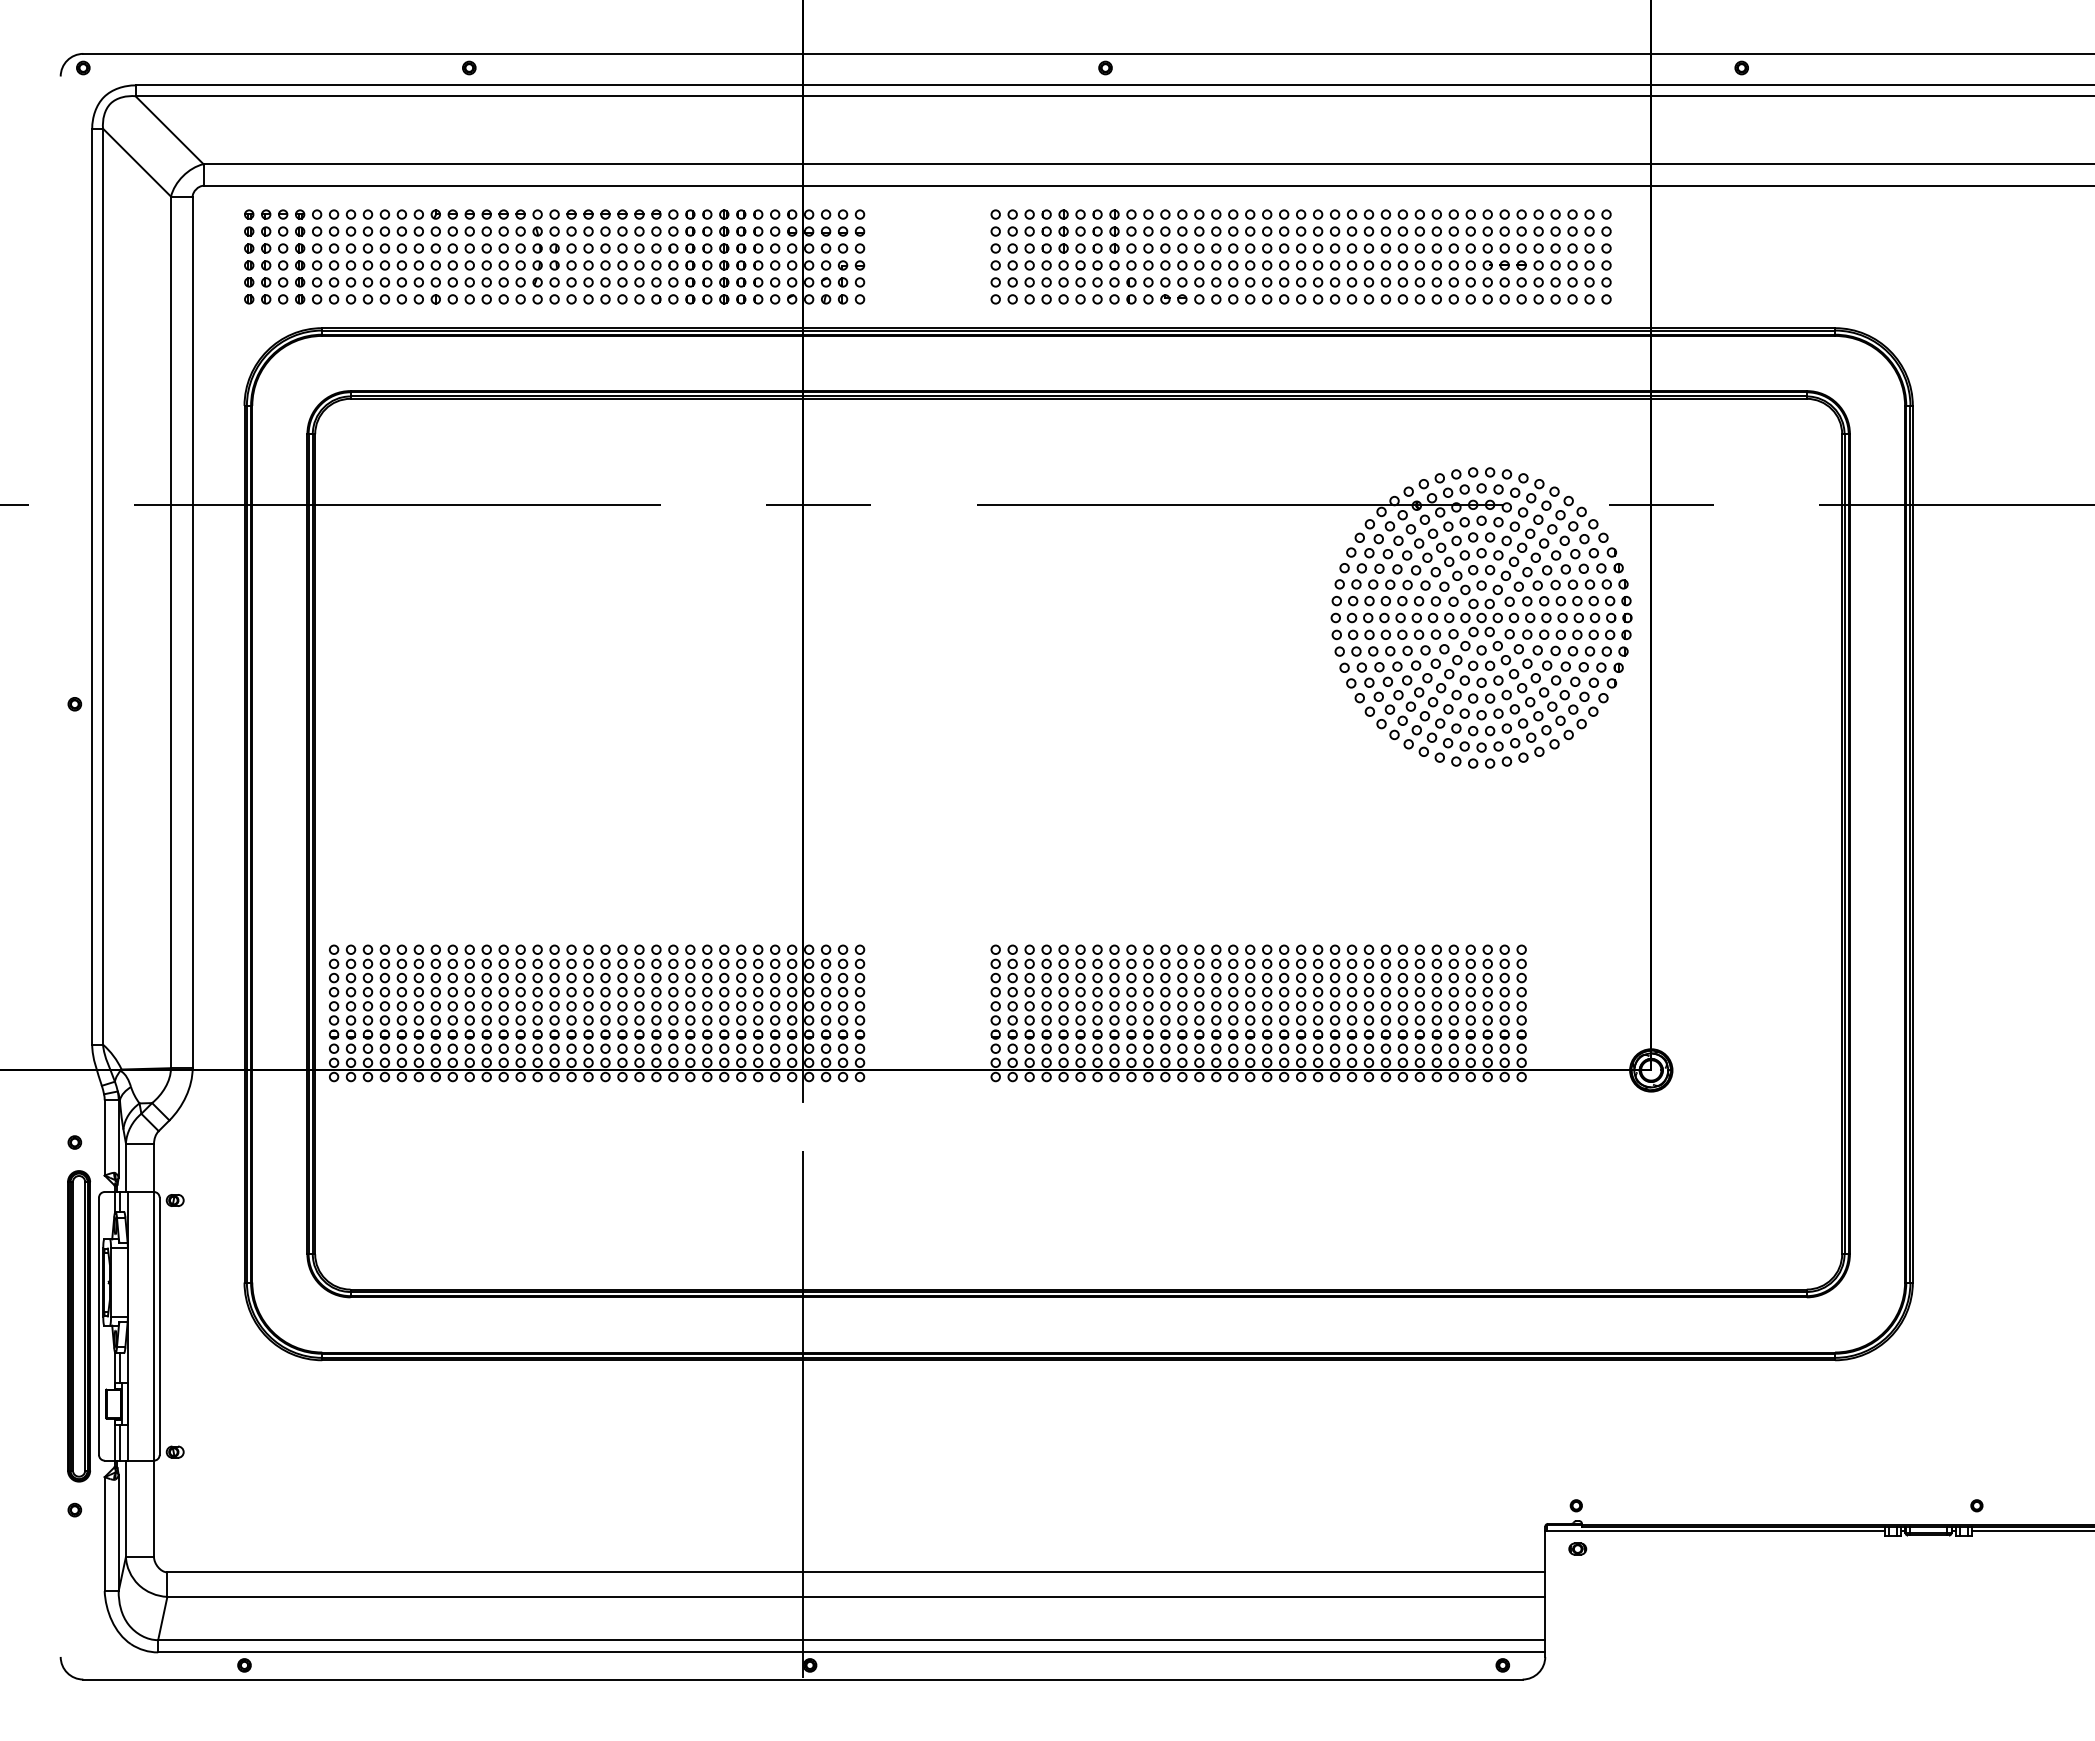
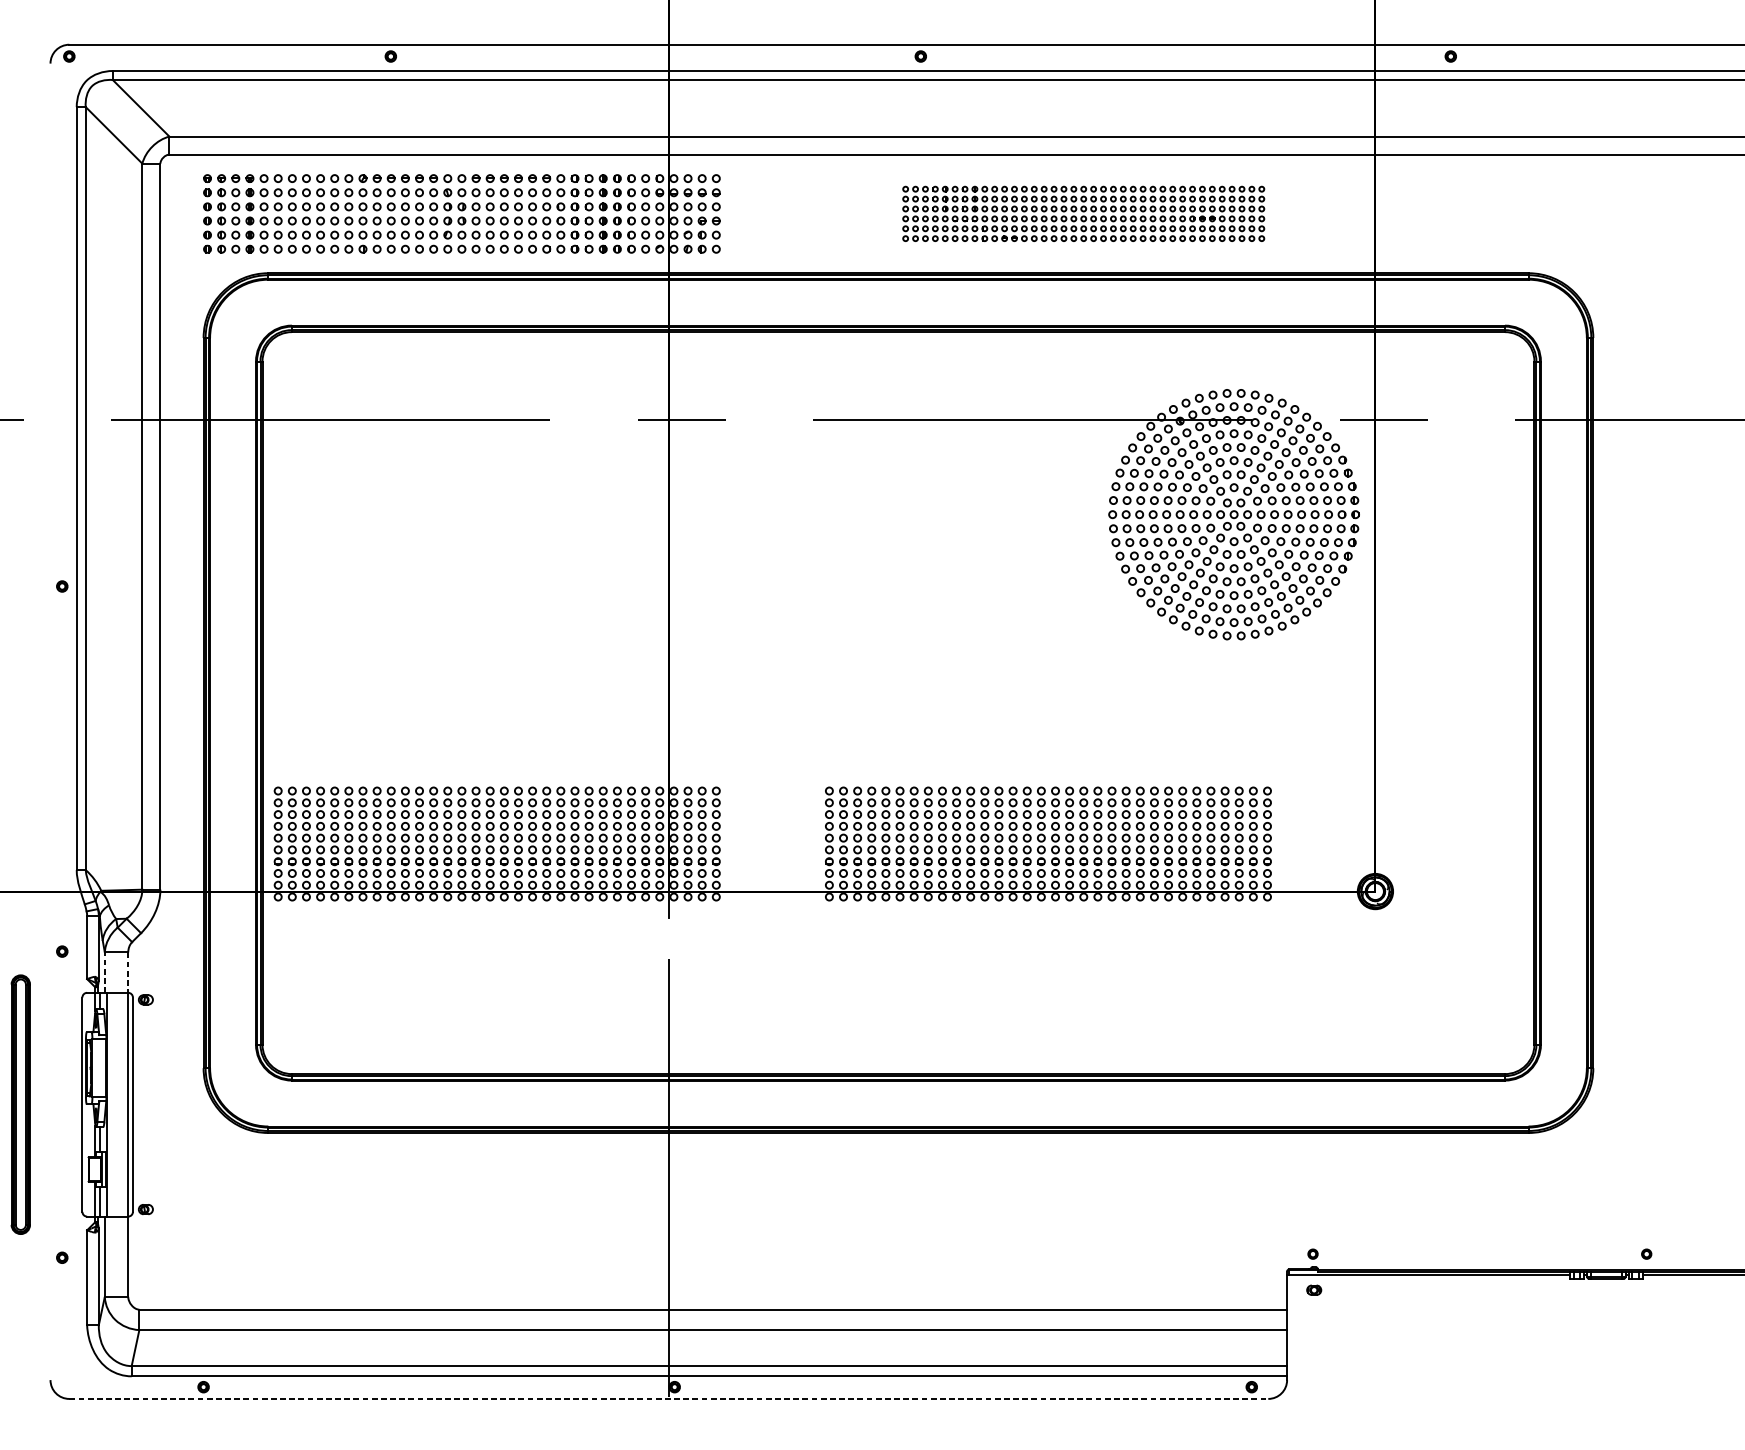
part: (1300, 256) -> (1083, 213), size x0.7
line: (125, 1167) -> (104, 972), solid -> dashed
line: (154, 1168) -> (128, 973), solid -> dashed
part: (79, 1326) -> (21, 1104), moved
line: (802, 1679) -> (668, 1398), solid -> dashed

